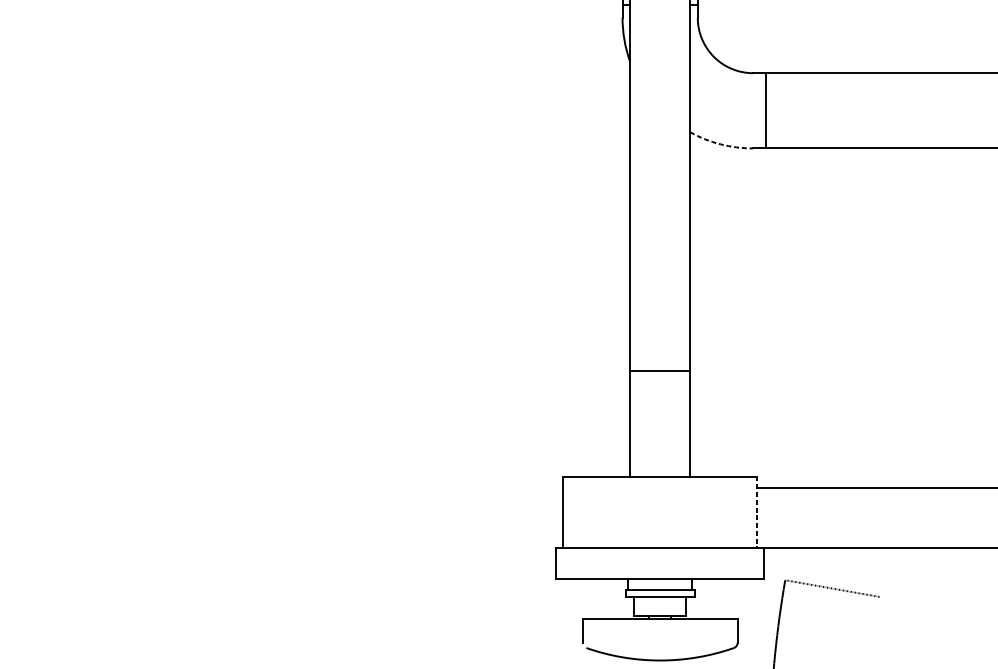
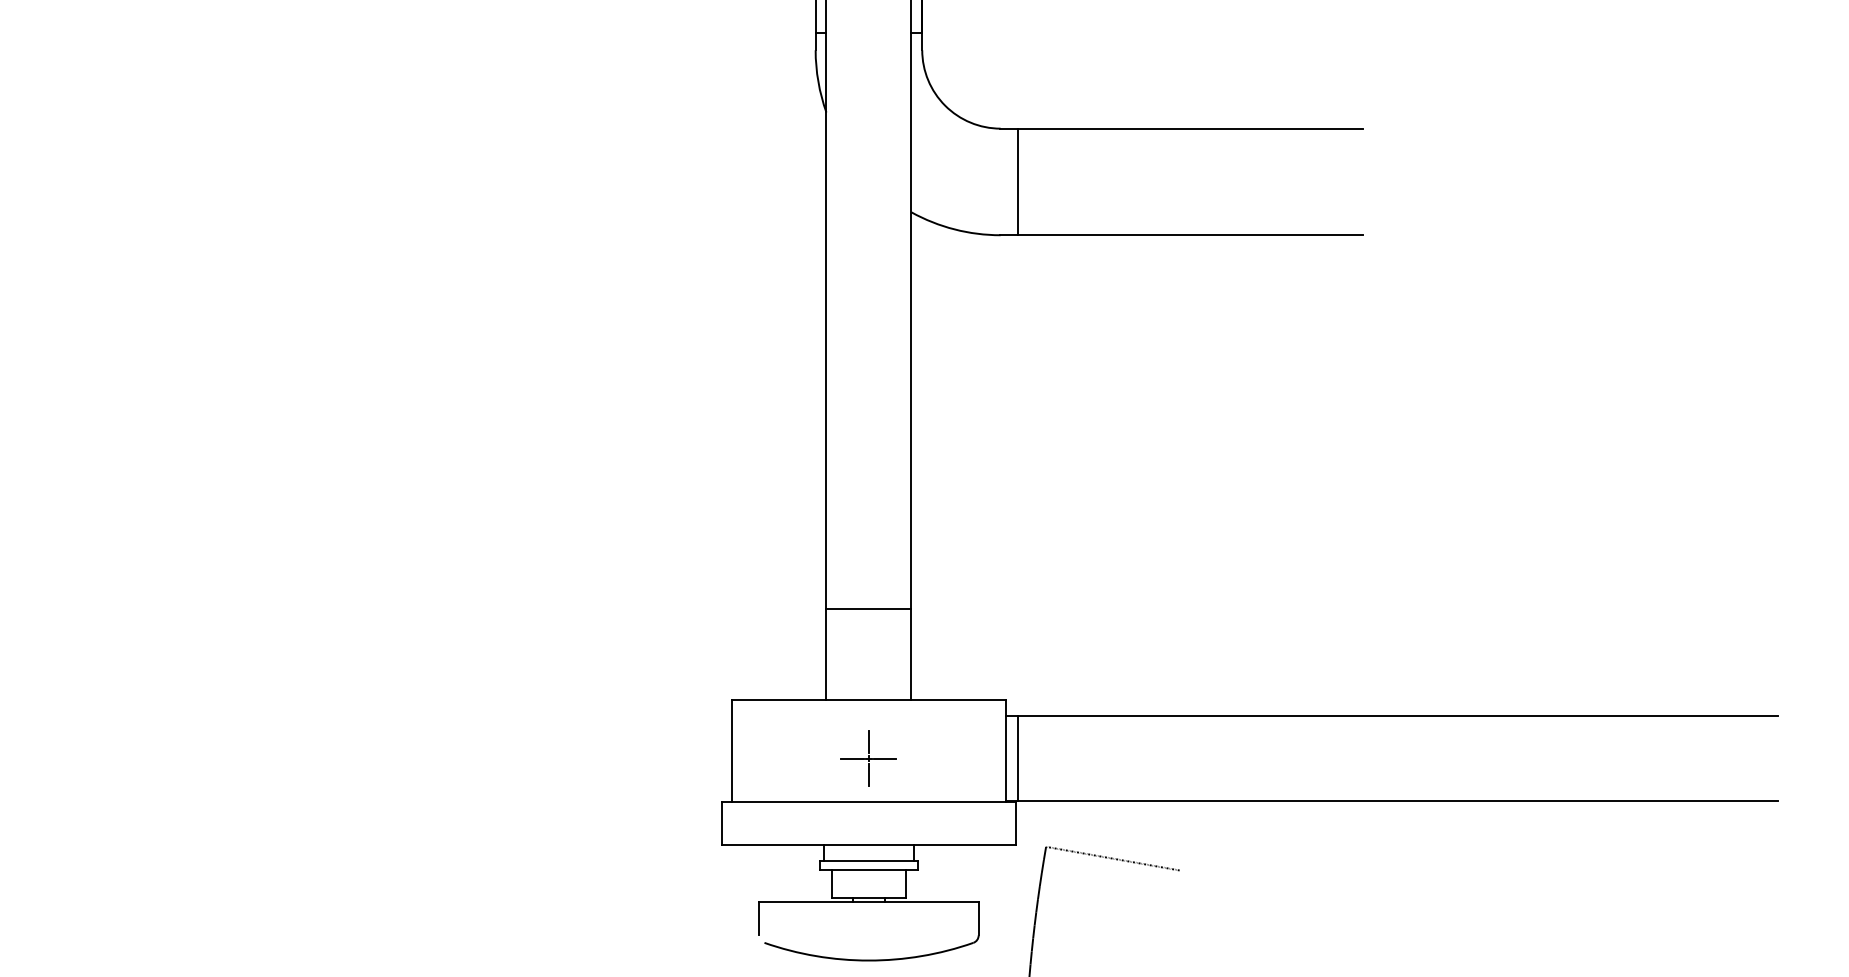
arc: (720, 144) -> (954, 229), dashed -> solid
line: (659, 371) -> (868, 609), moved
line: (757, 512) -> (1006, 750), dashed -> solid
part: (659, 517) -> (868, 758), added
line: (765, 517) -> (1018, 758), added

